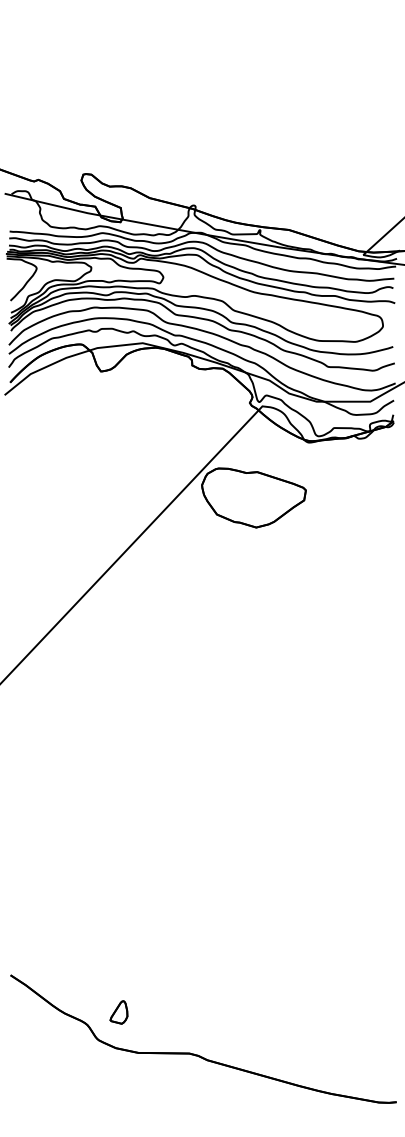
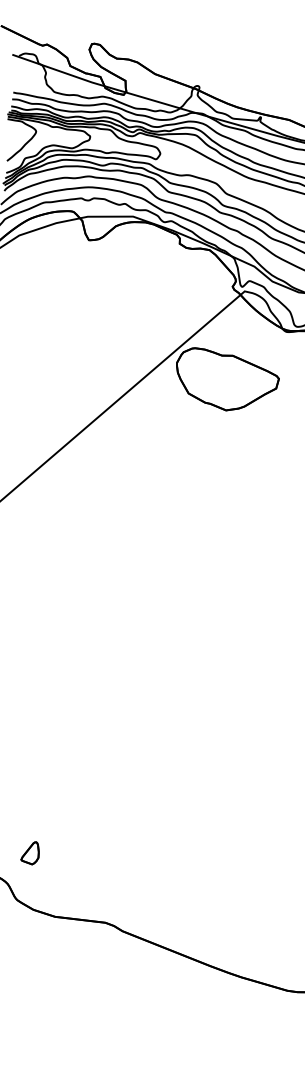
part: (118, 1012) -> (30, 852), moved

